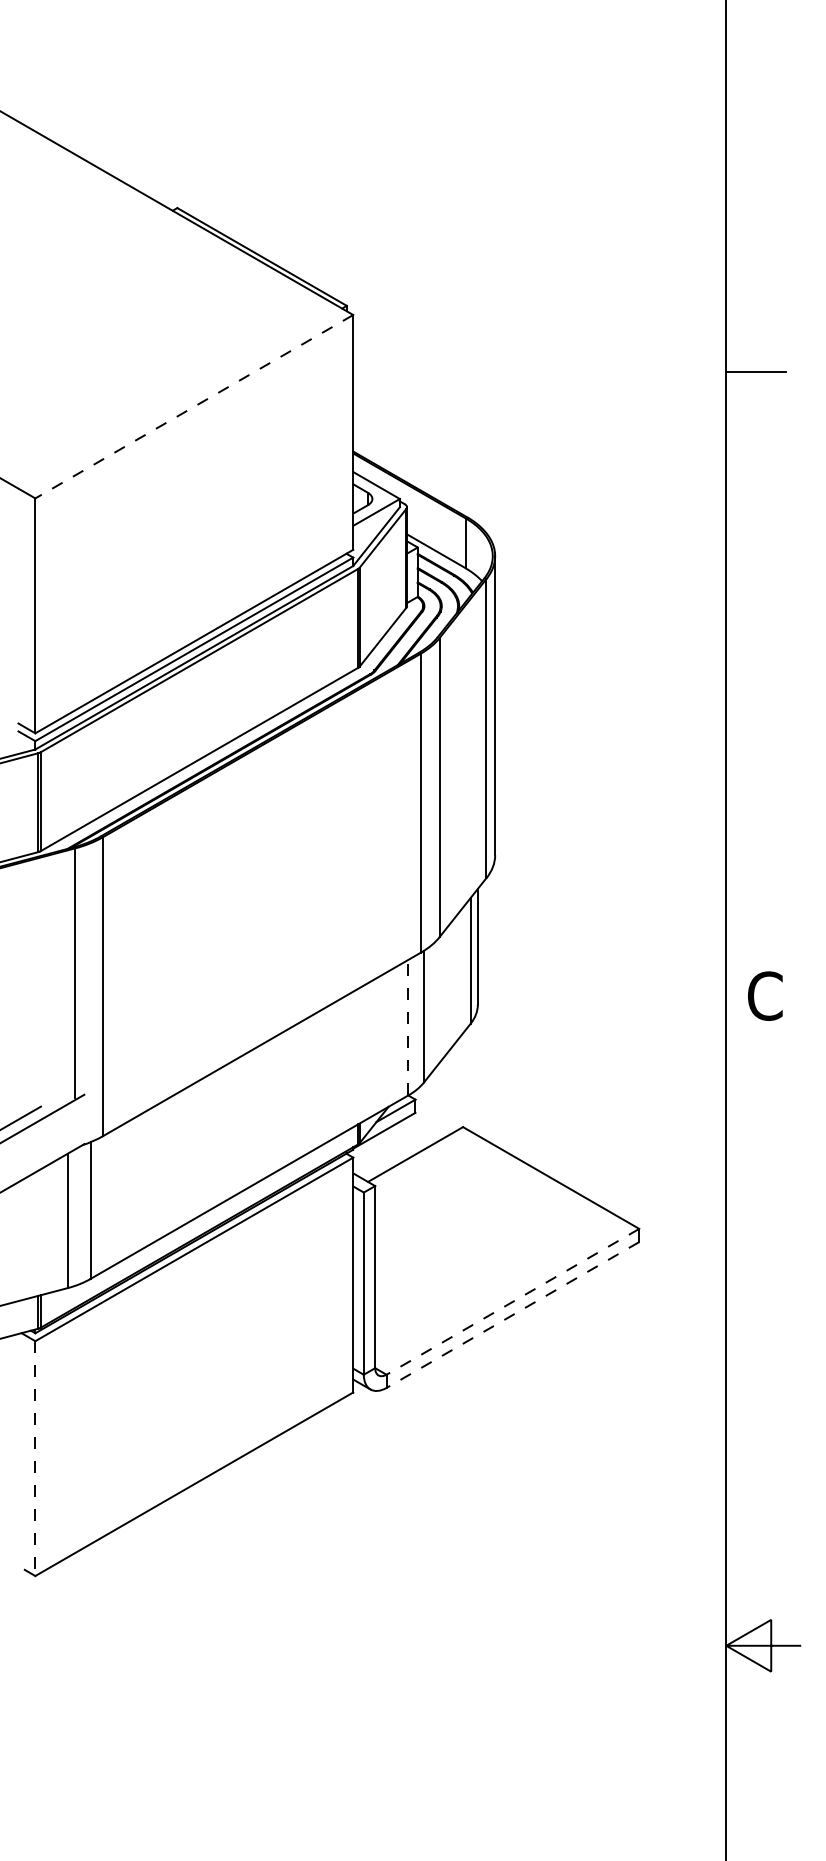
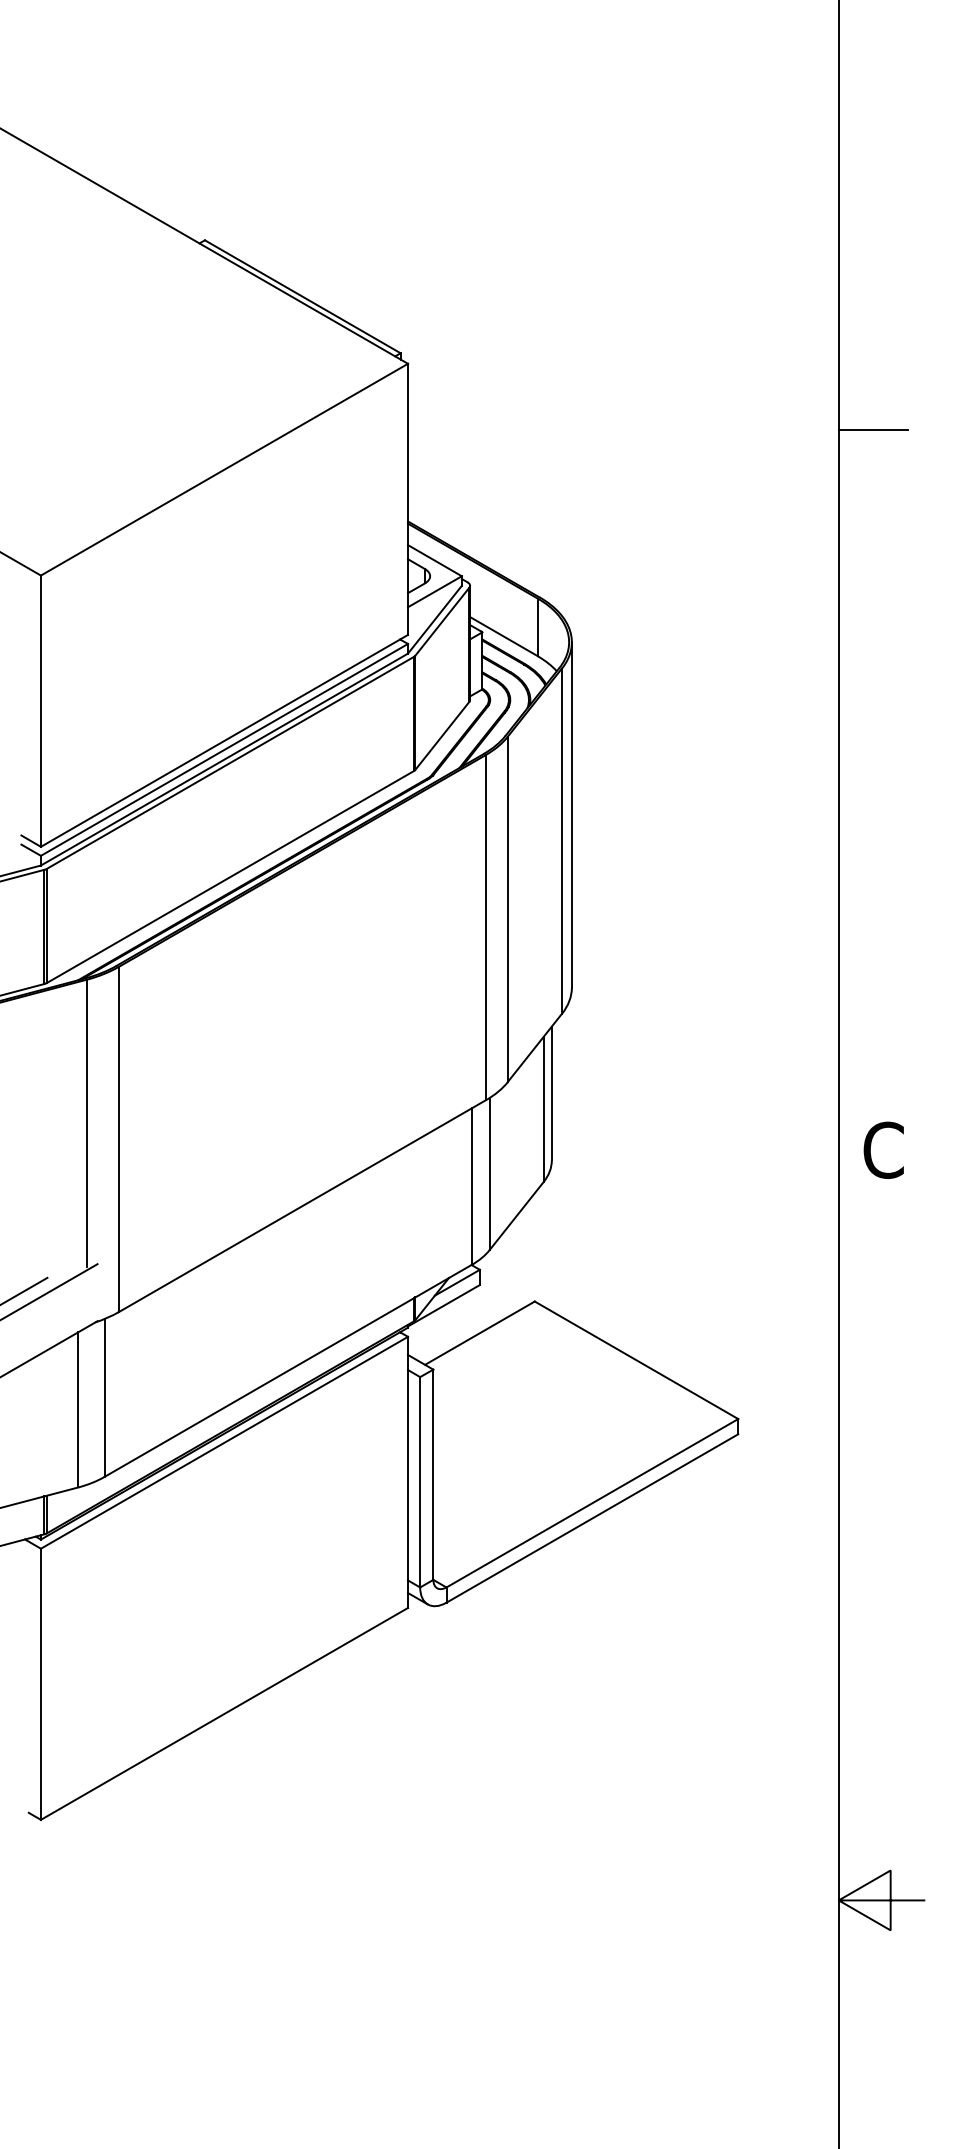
line: (193, 406) -> (223, 469), dashed -> solid
line: (408, 1027) -> (471, 1186), dashed -> solid
line: (512, 1301) -> (591, 1502), dashed -> solid
line: (512, 1315) -> (591, 1519), dashed -> solid
line: (35, 1459) -> (41, 1685), dashed -> solid

